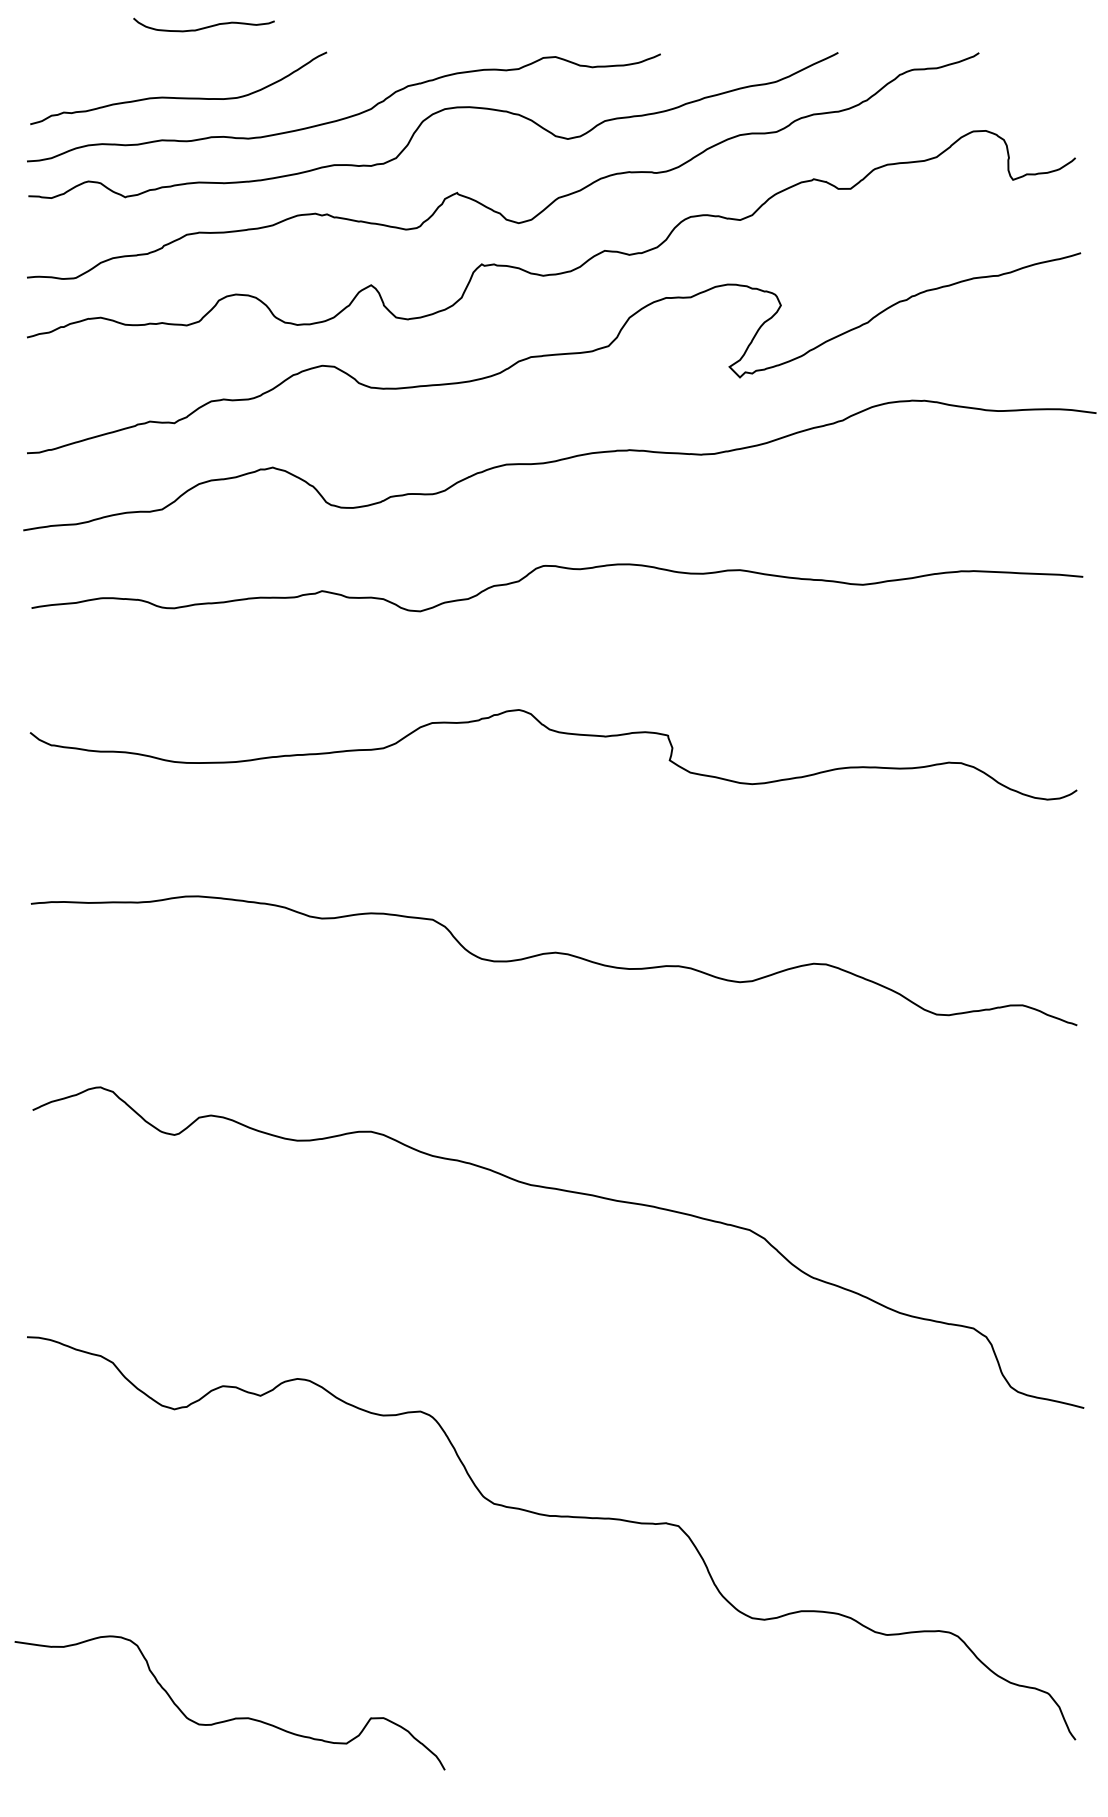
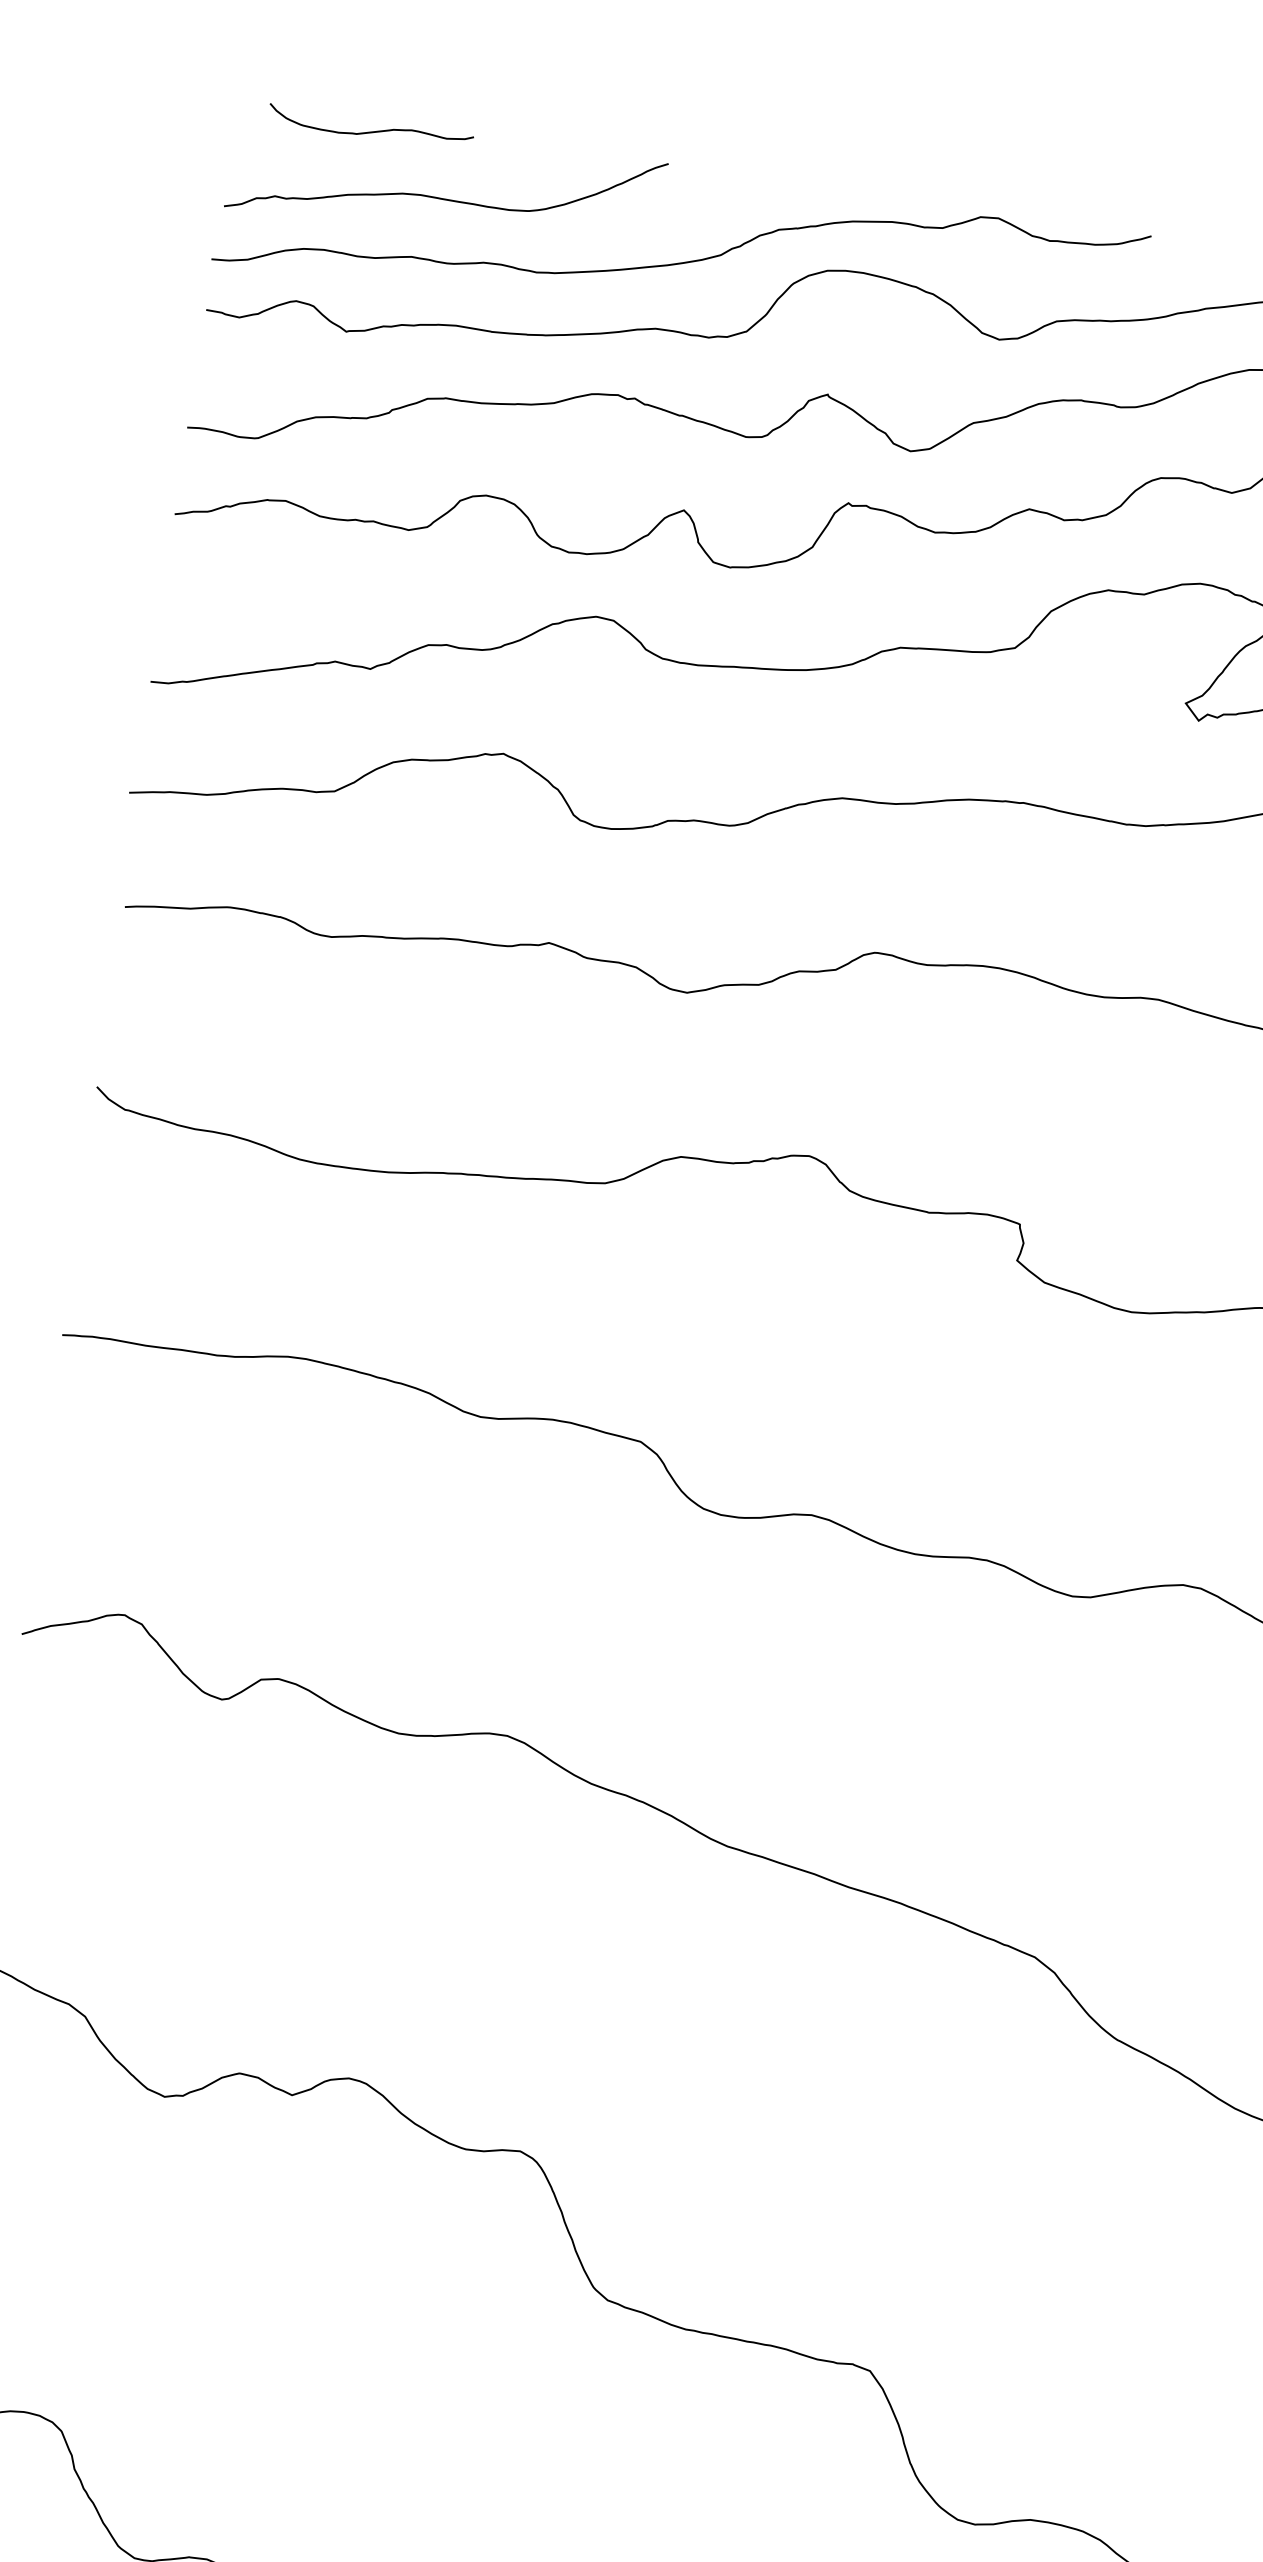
curve: (205, 26) -> (372, 130), moved

